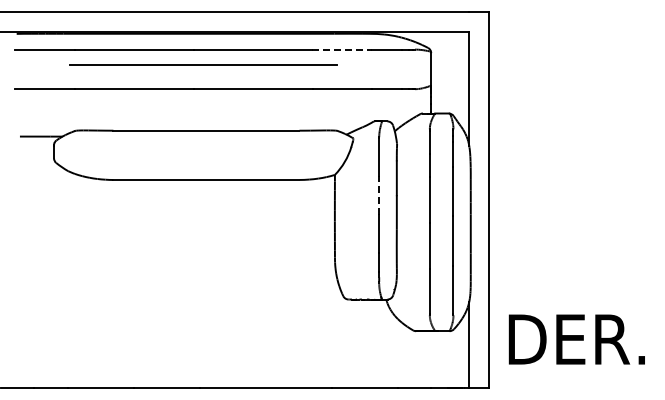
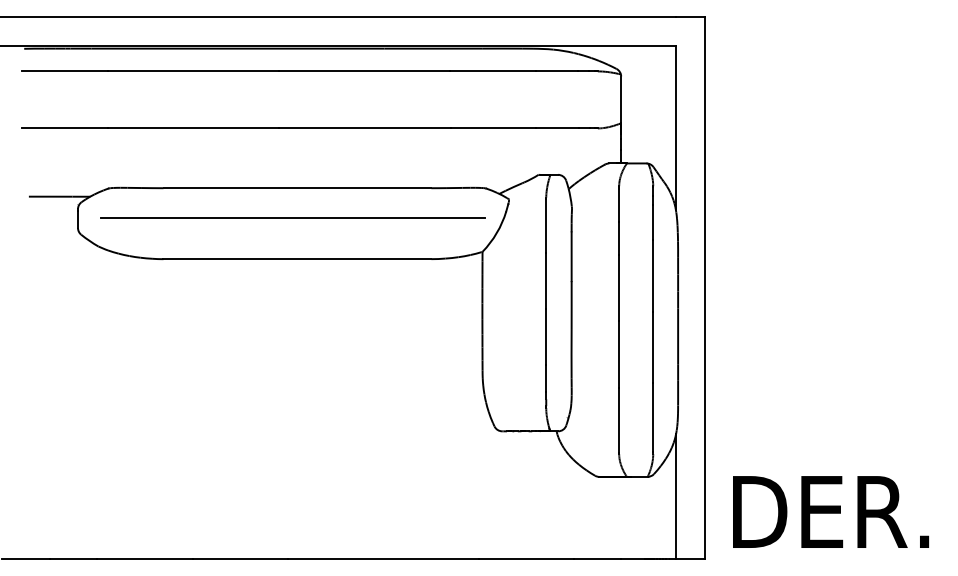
line: (342, 49) -> (493, 71), dashed -> solid
line: (203, 64) -> (293, 218), moved
line: (379, 194) -> (546, 280), dashed -> solid
text: (576, 339) -> (830, 511), moved

